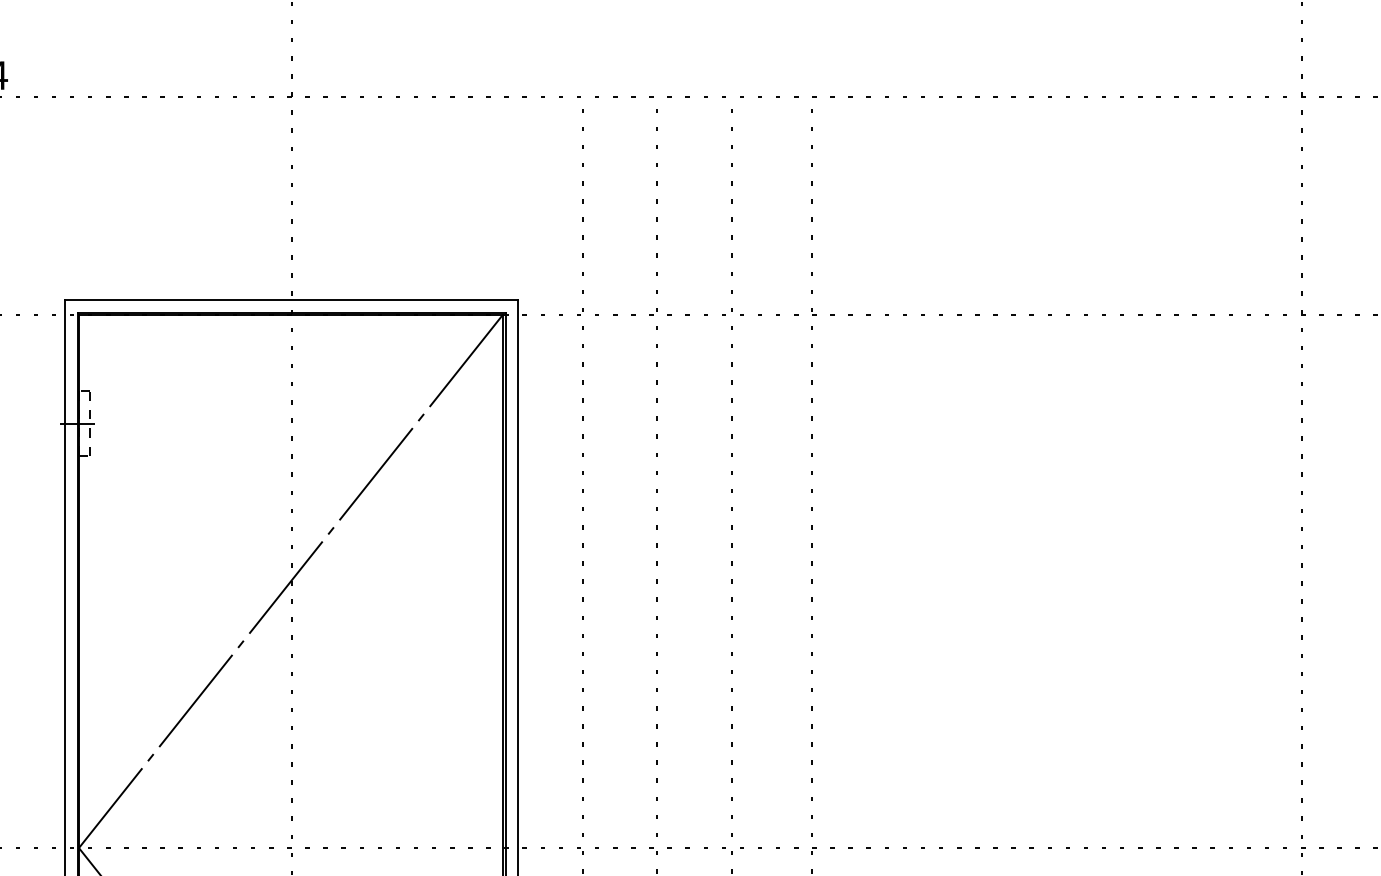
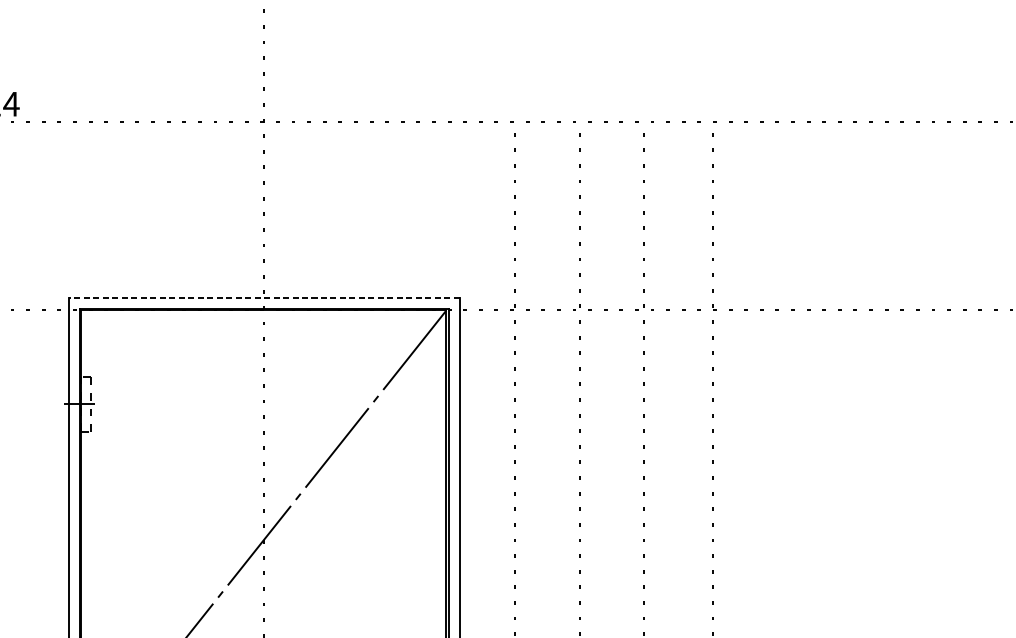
line: (291, 300) -> (264, 298), solid -> dashed

